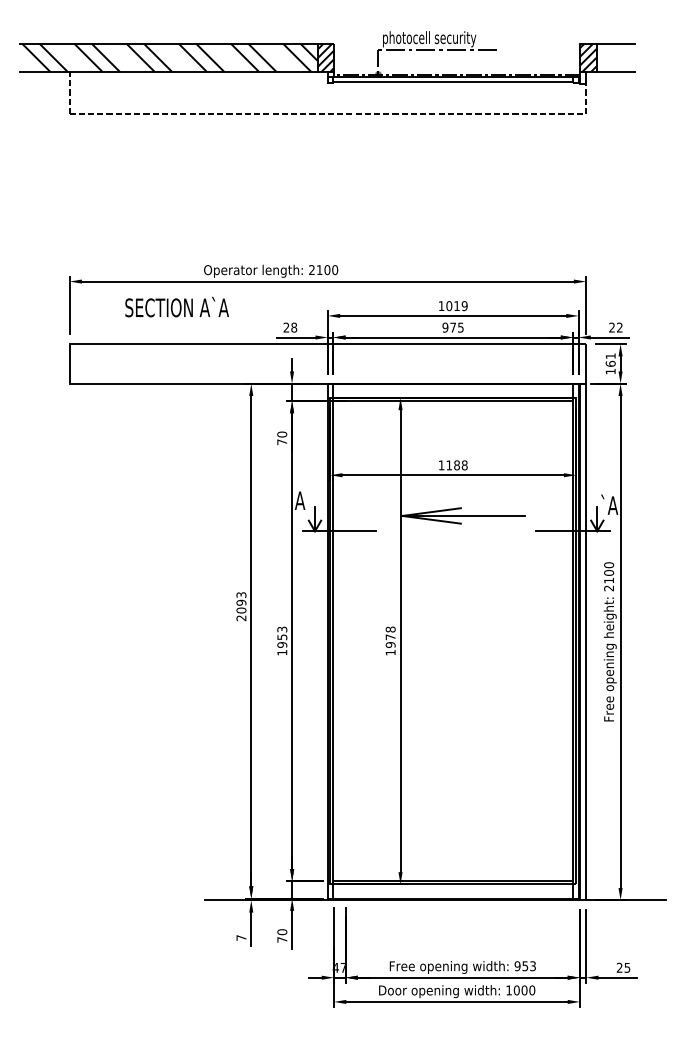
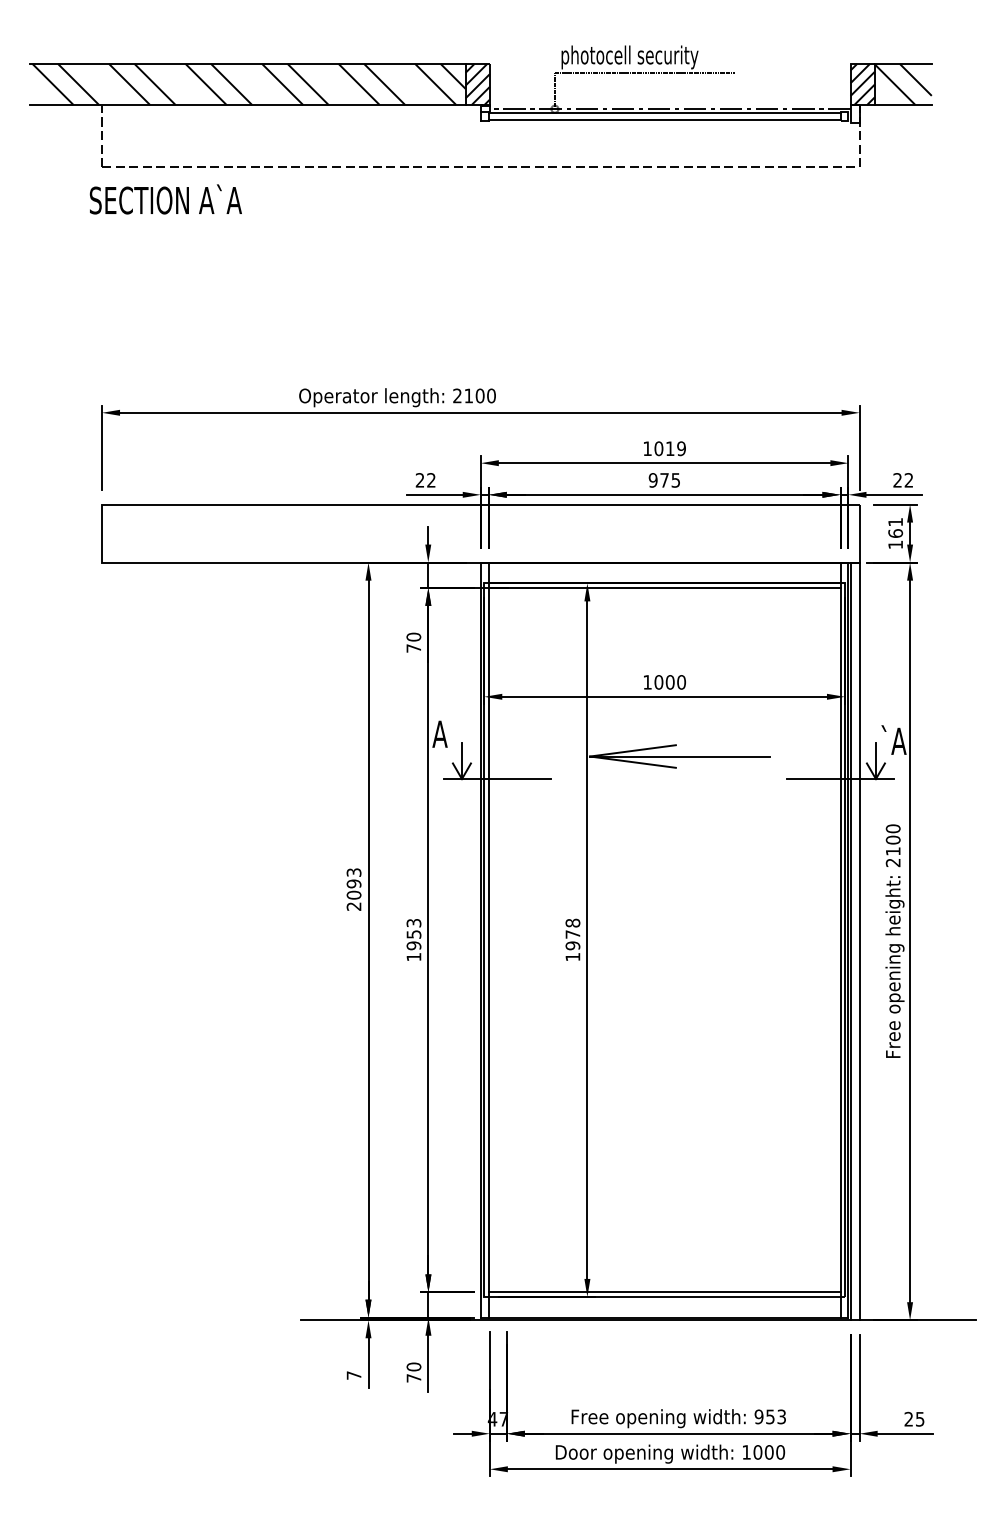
hatch: (615, 57) -> (902, 84), added
text: (176, 306) -> (164, 198), moved
text: (294, 327) -> (431, 480), 28 -> 22
text: (456, 465) -> (669, 682), 1188 -> 1000

